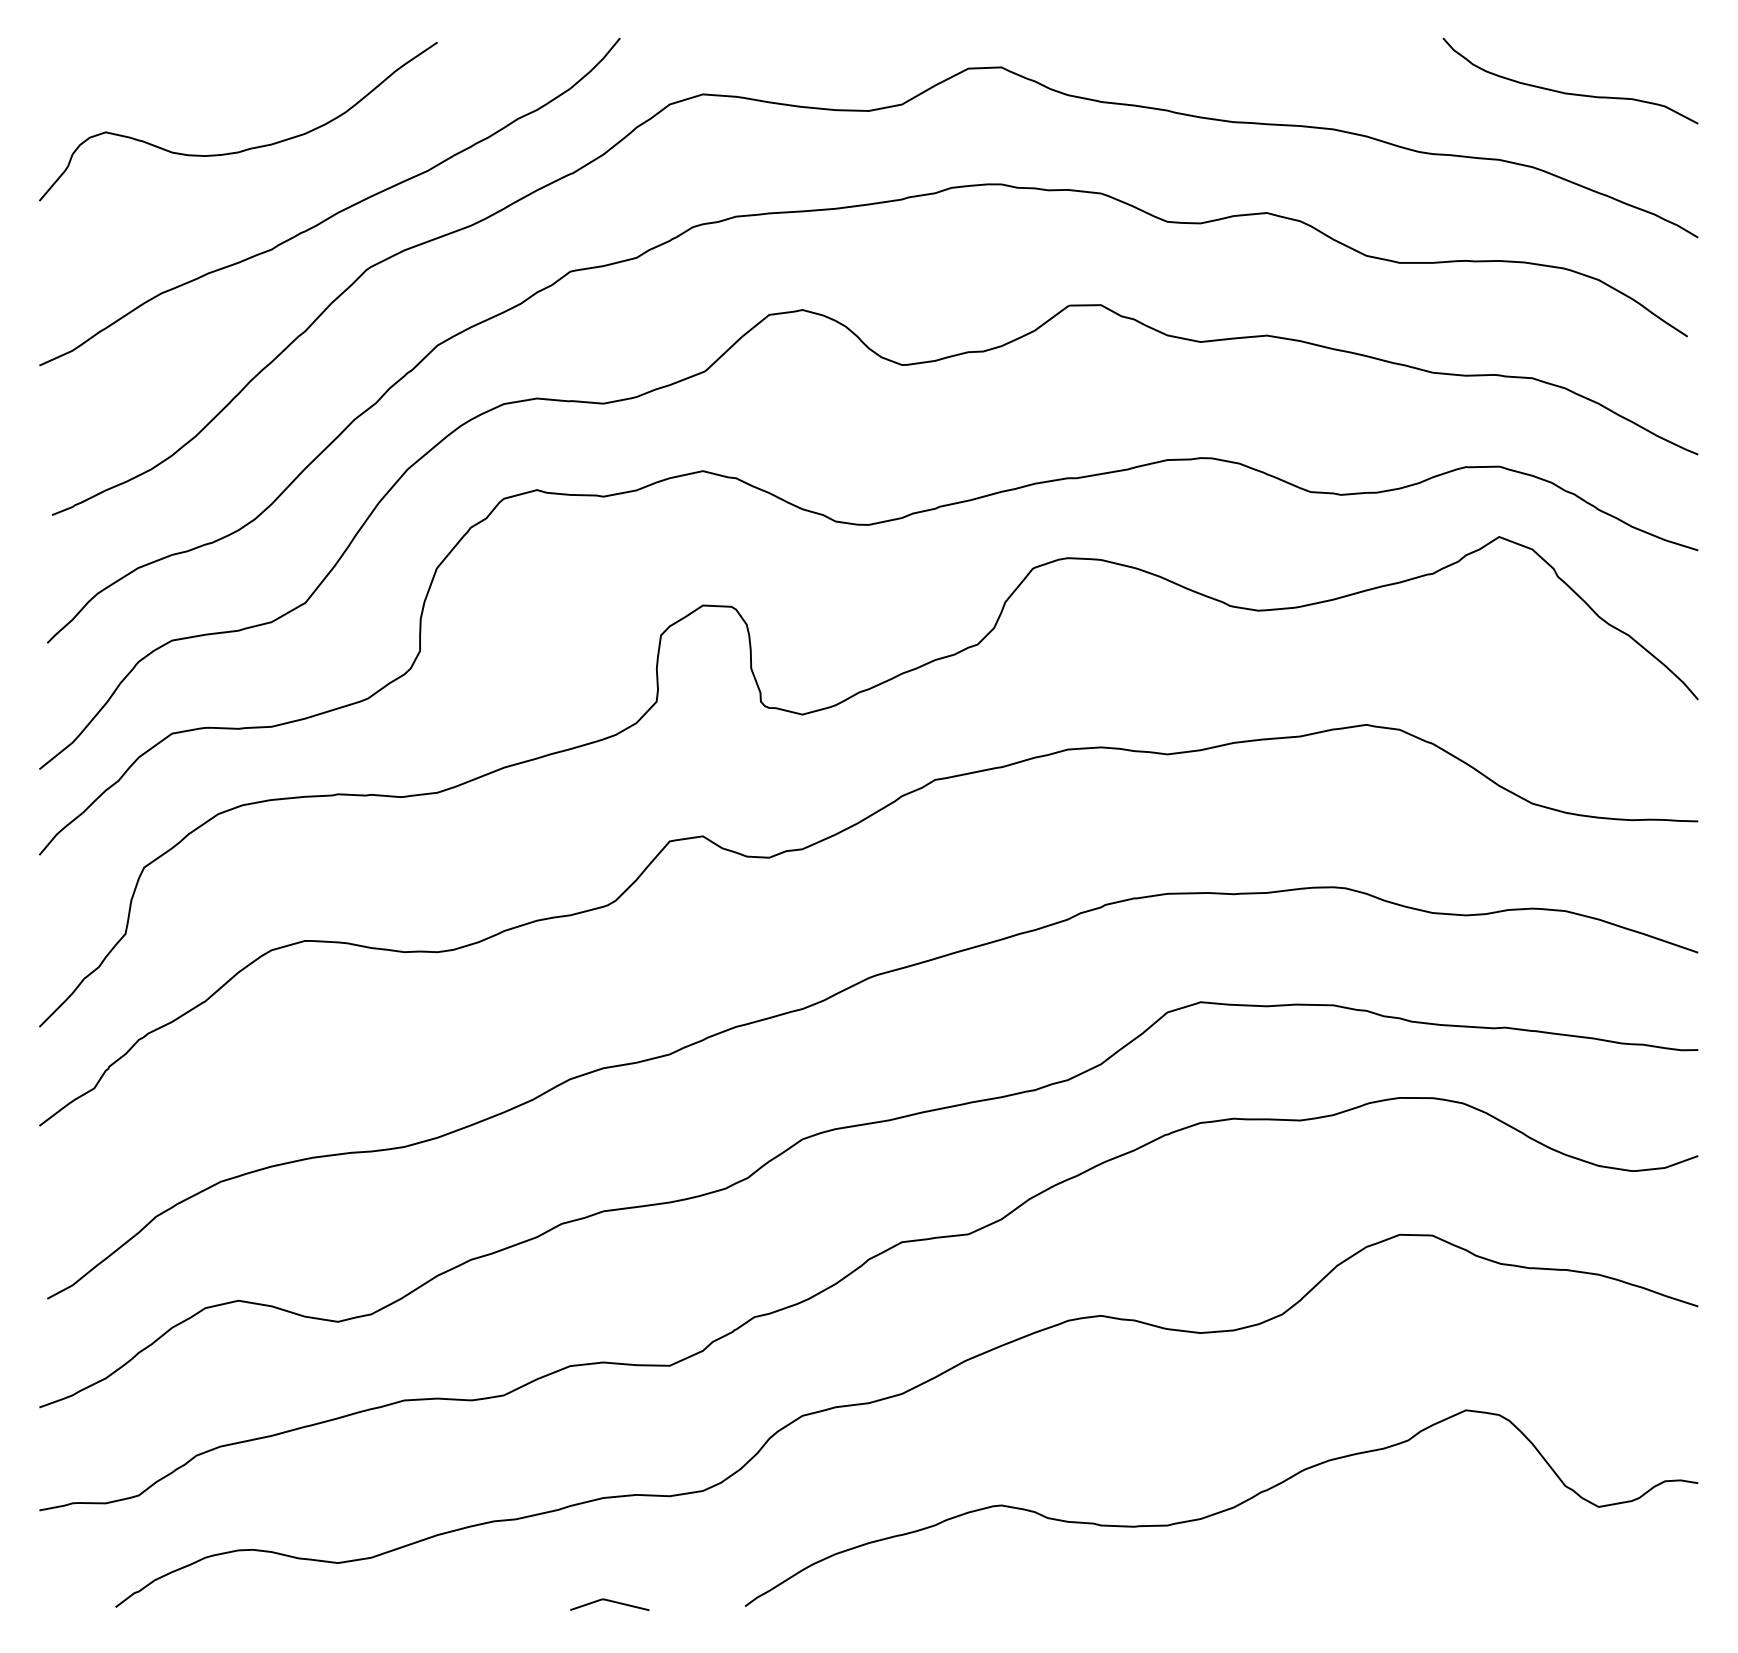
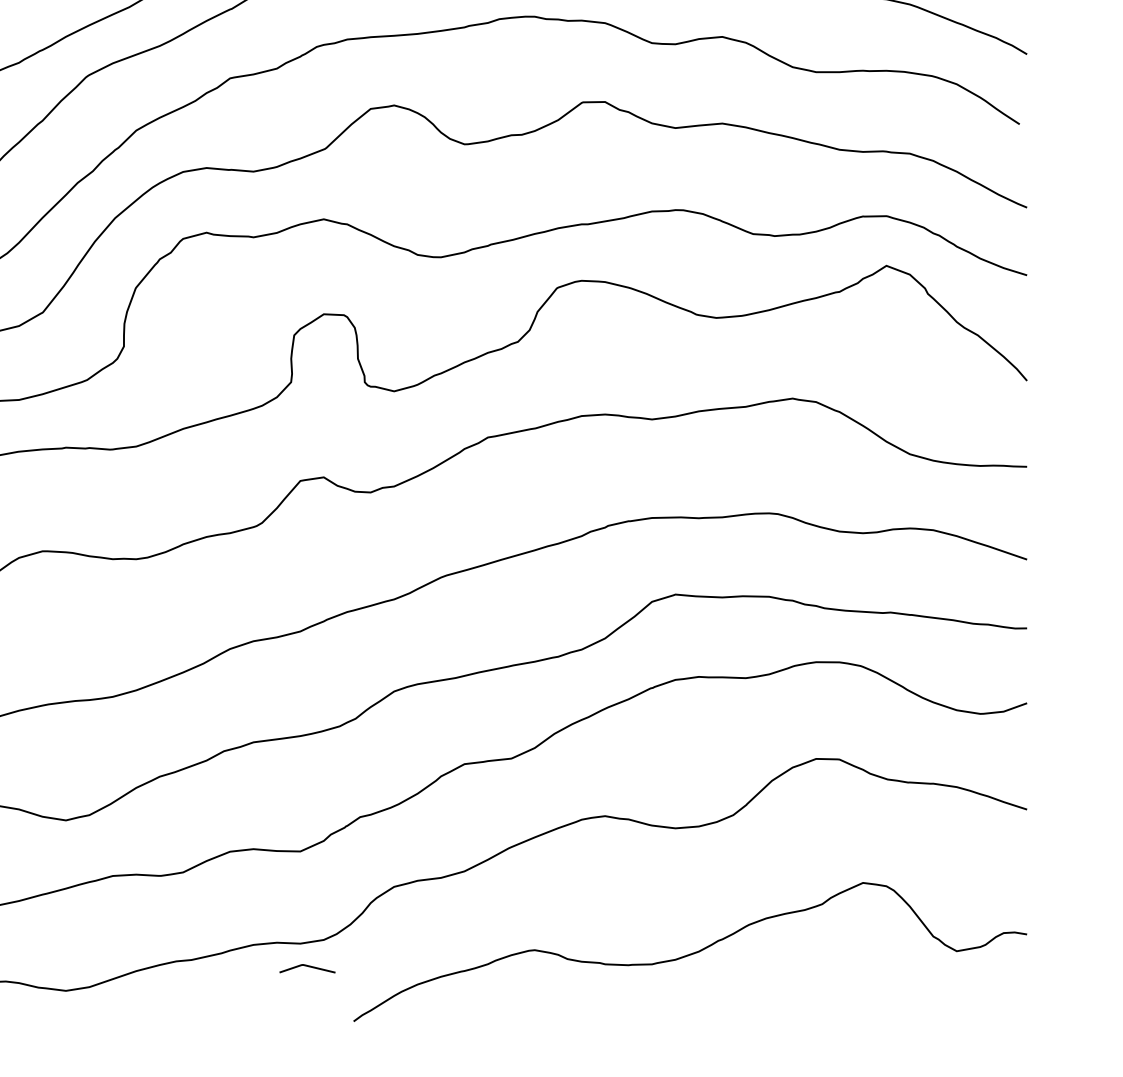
line: (611, 1602) -> (308, 967), moved

